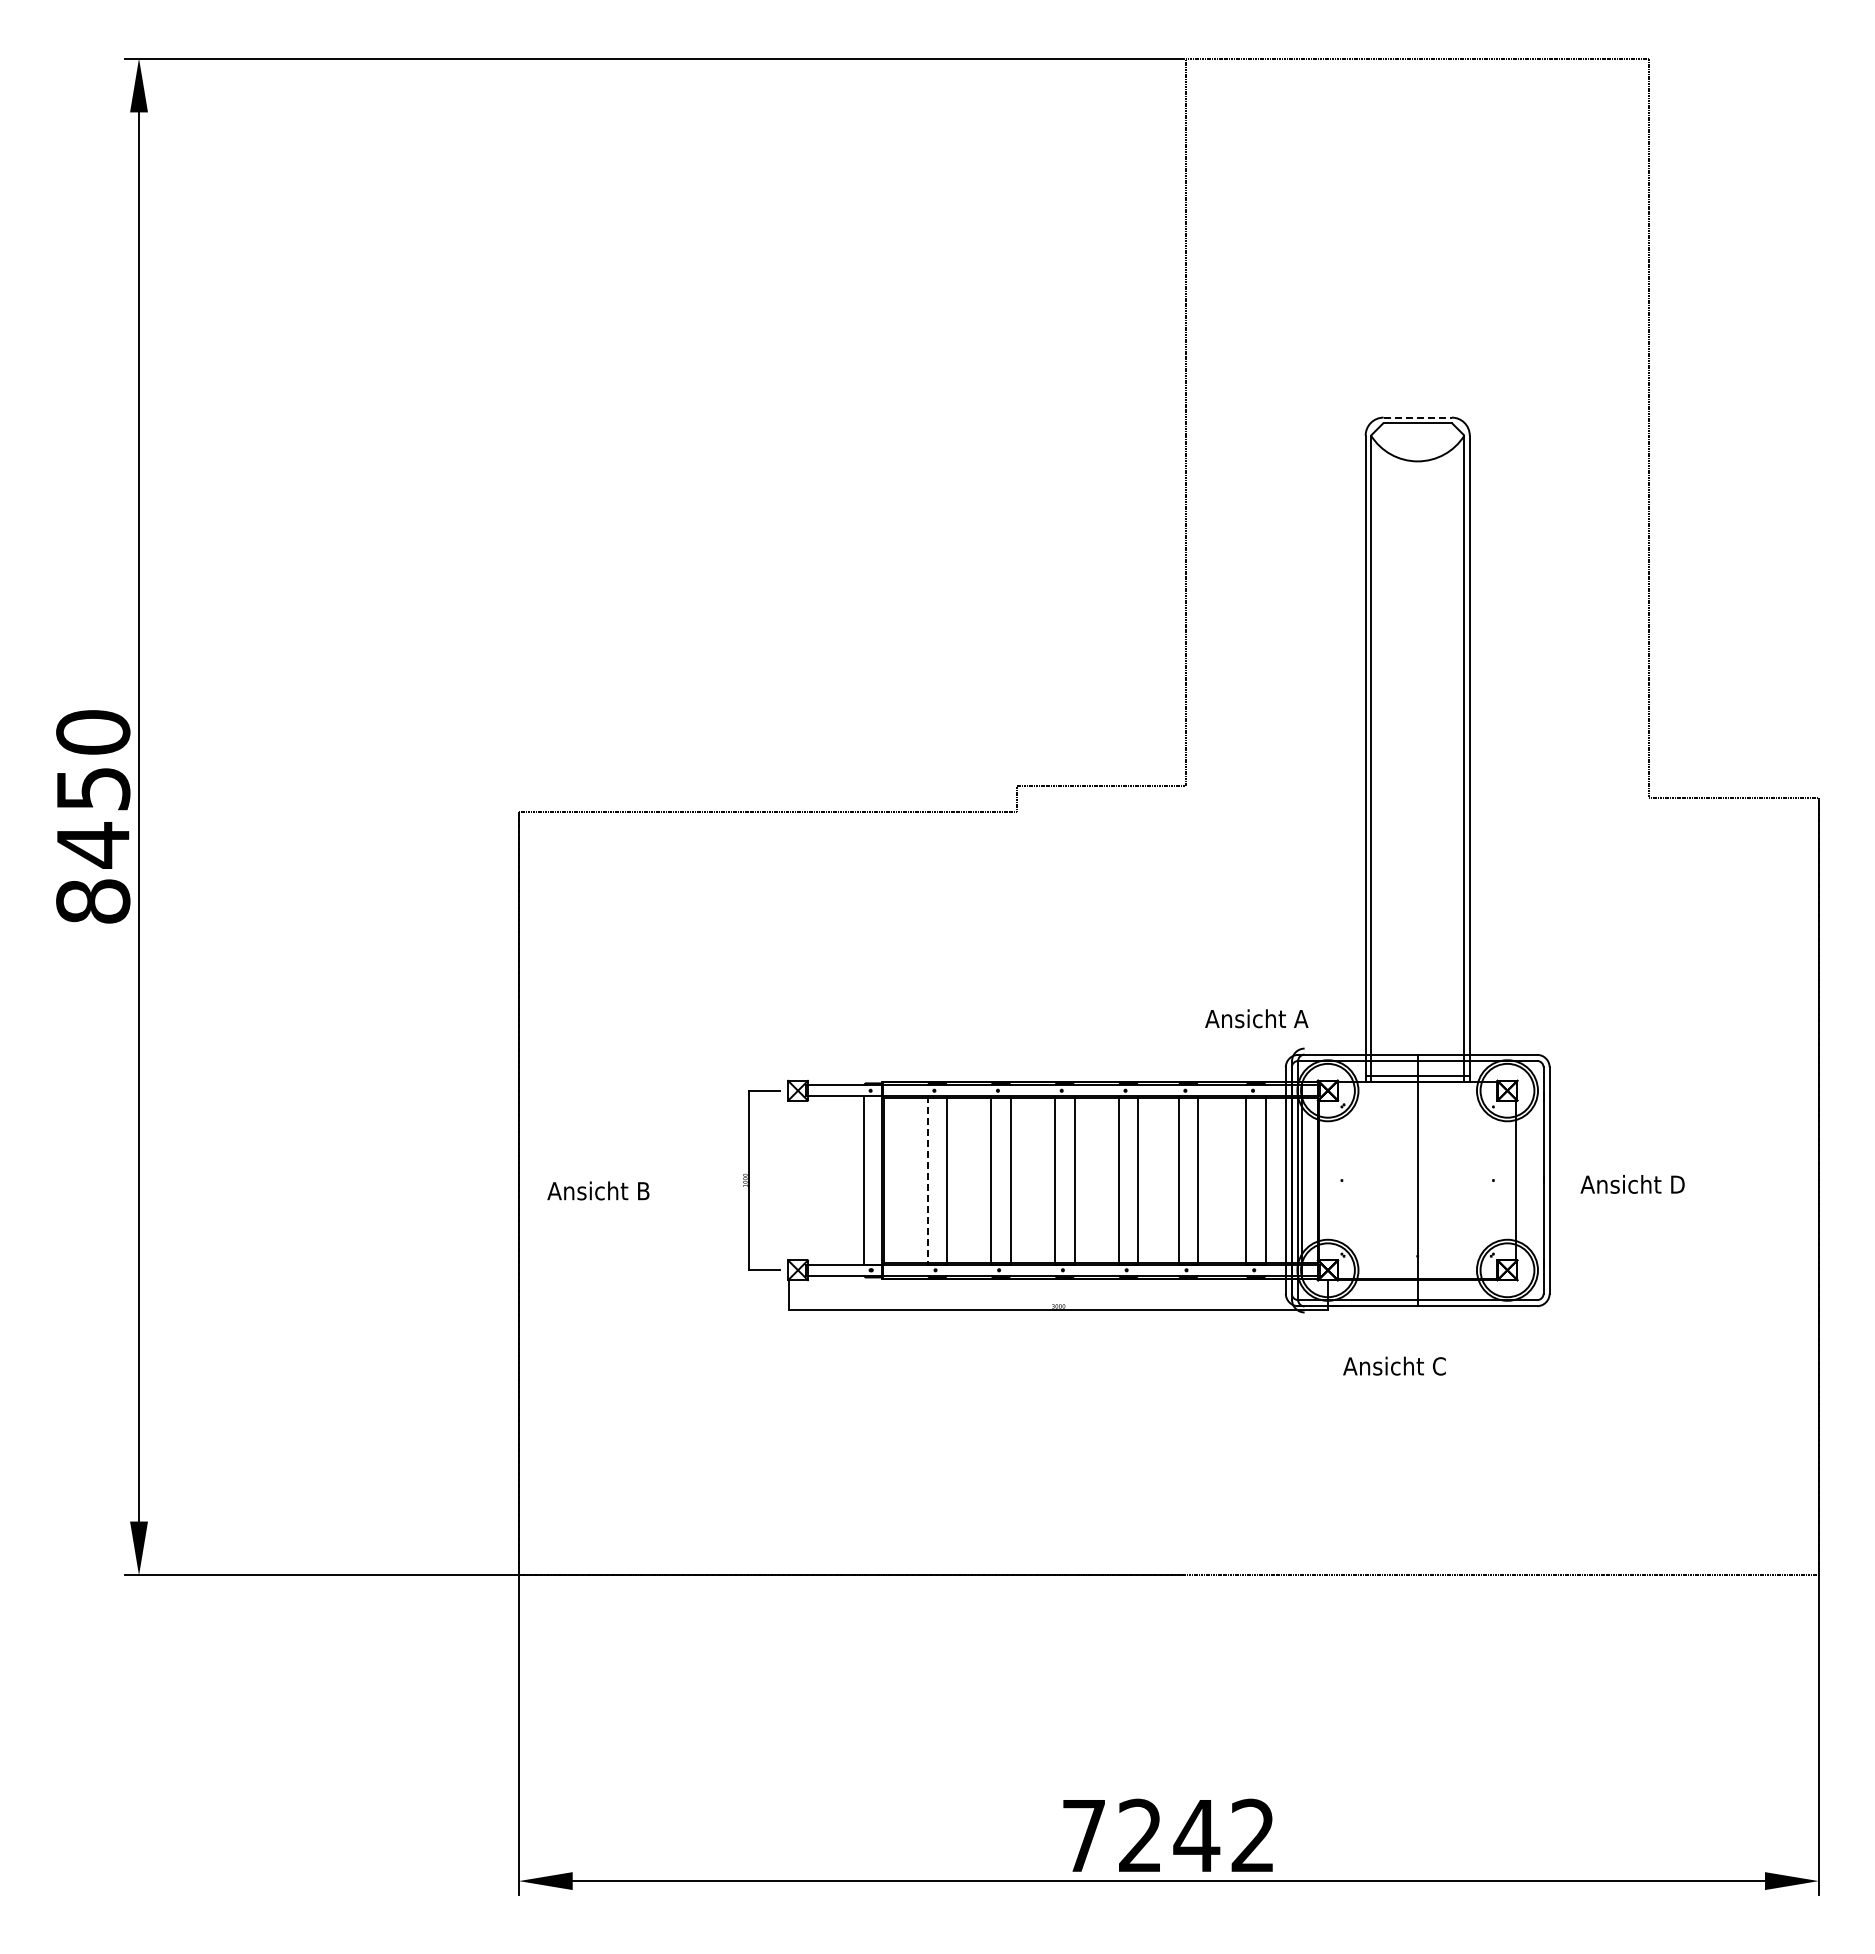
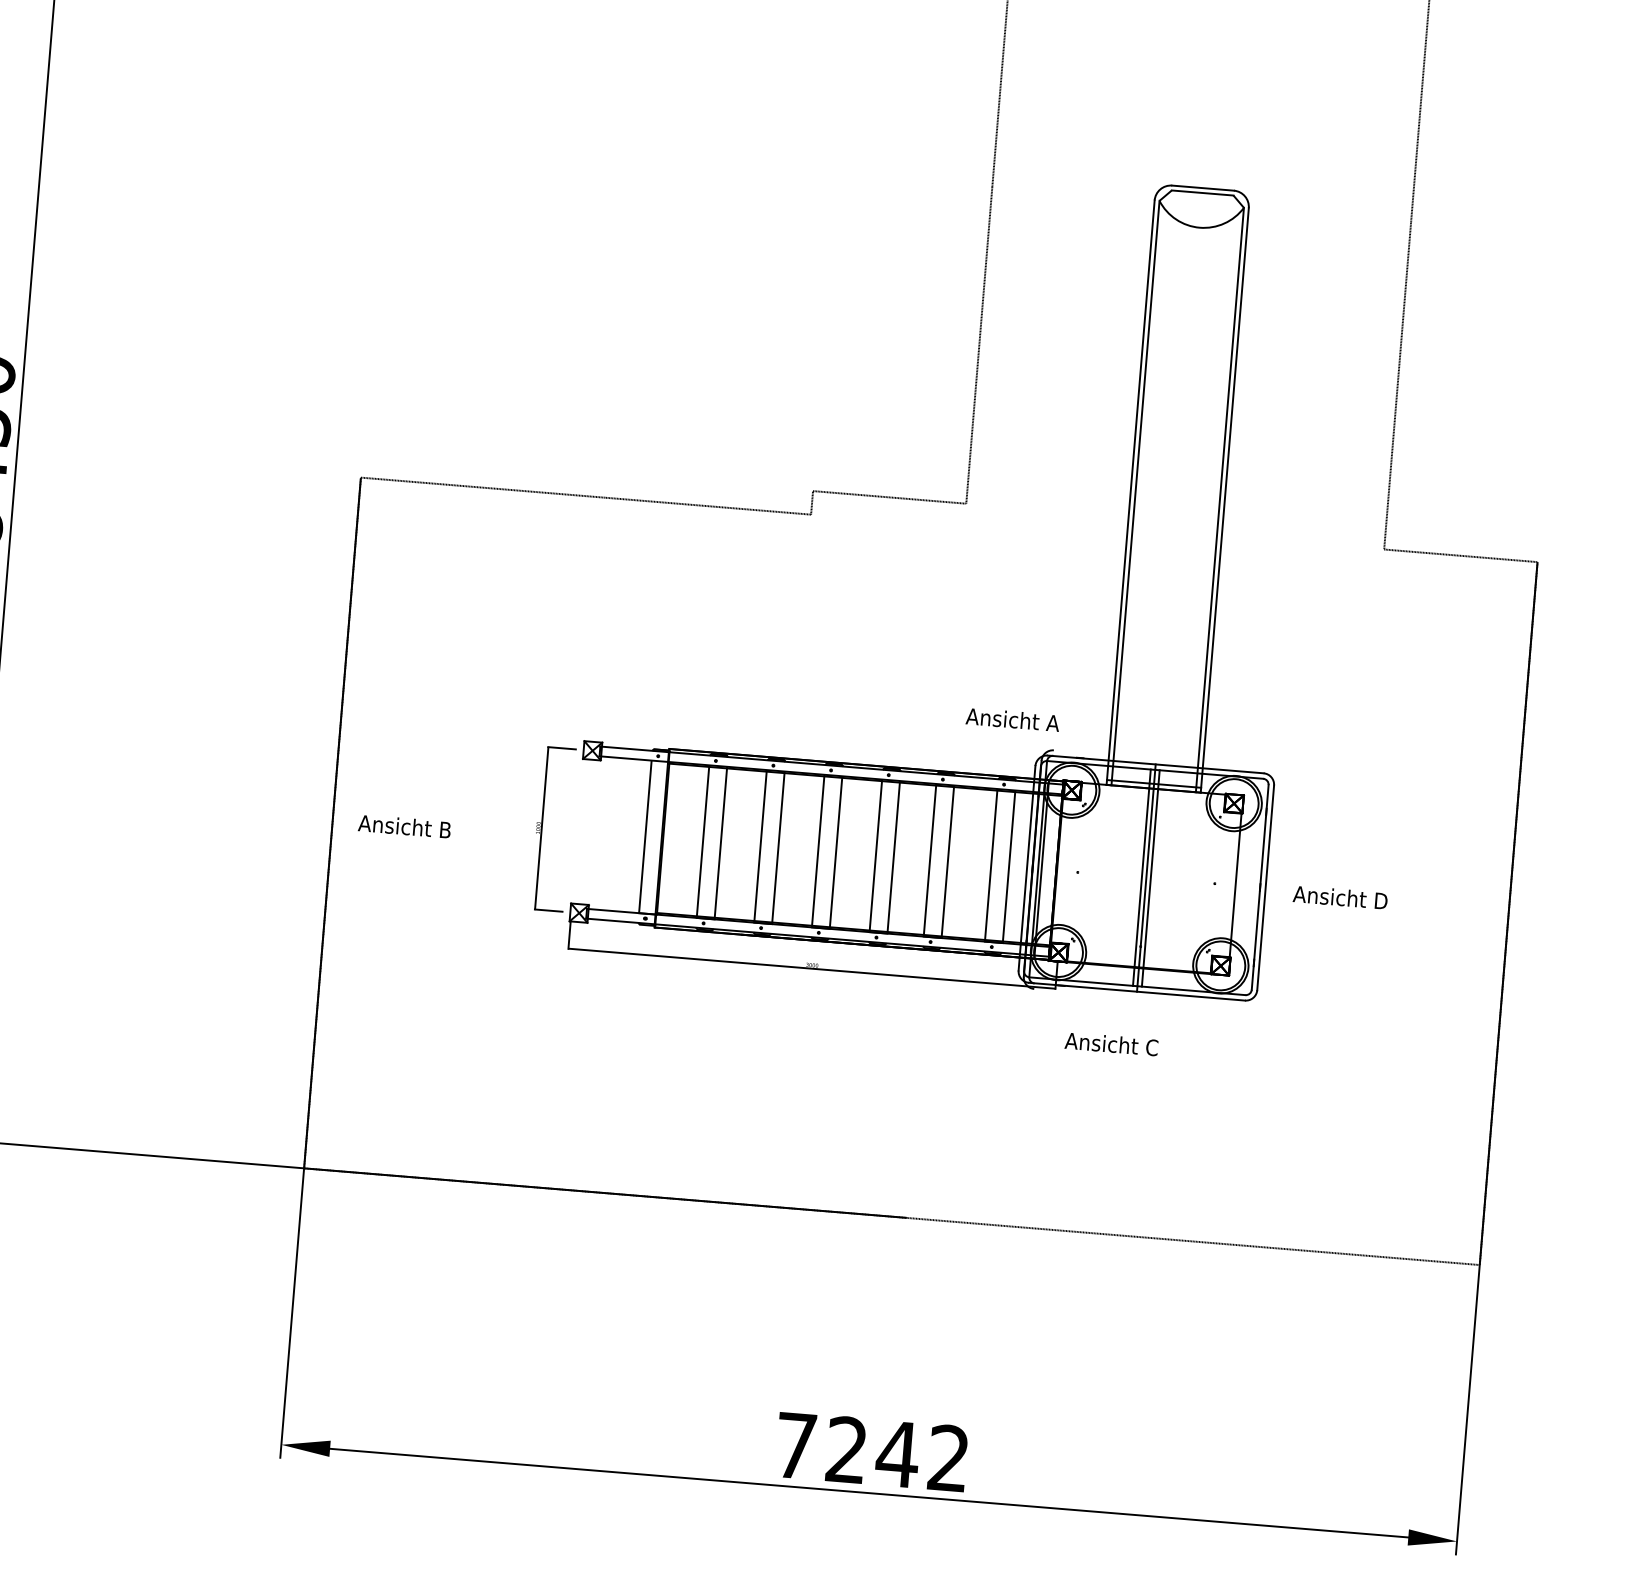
line: (1418, 417) -> (1203, 188), dashed -> solid
line: (1412, 1180) -> (1141, 877), added
line: (1422, 1180) -> (1150, 878), added
line: (927, 1181) -> (702, 842), dashed -> solid

